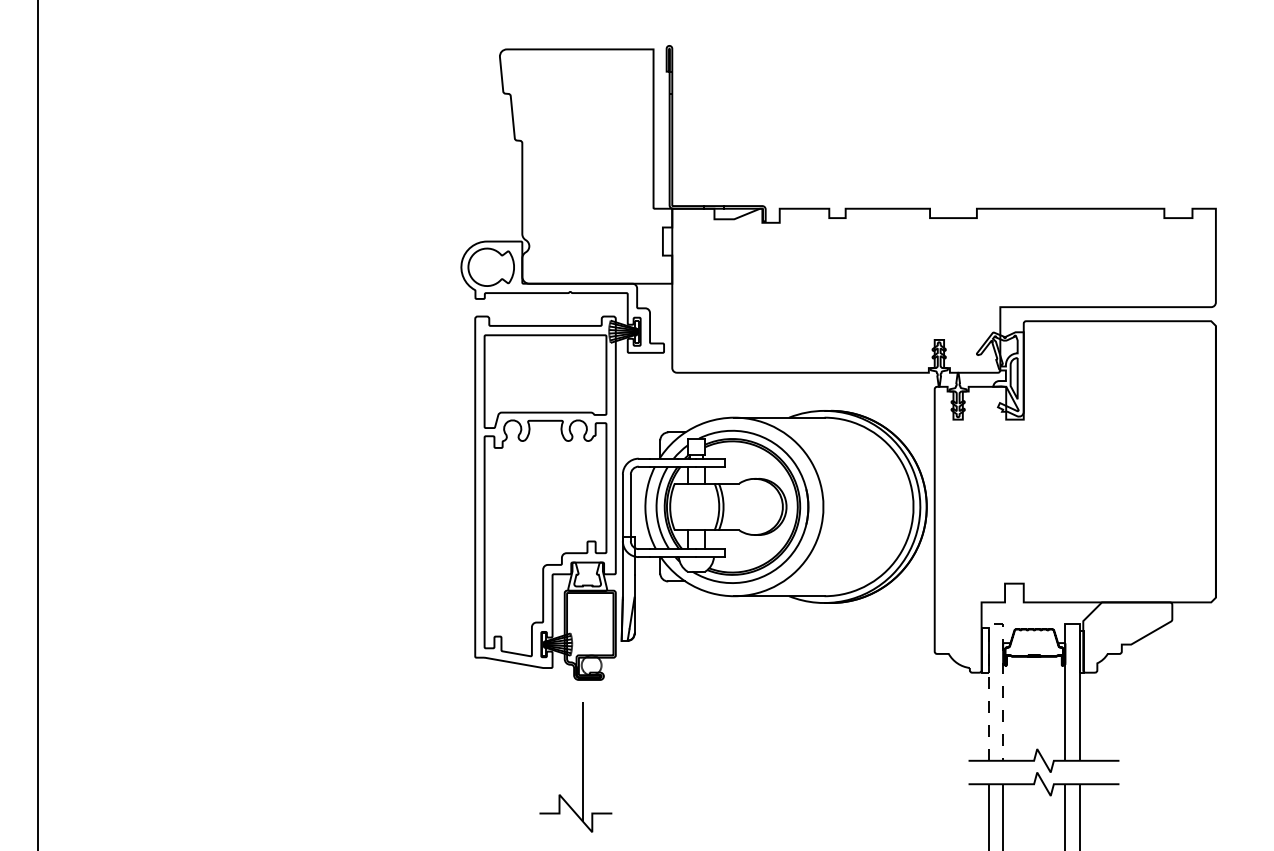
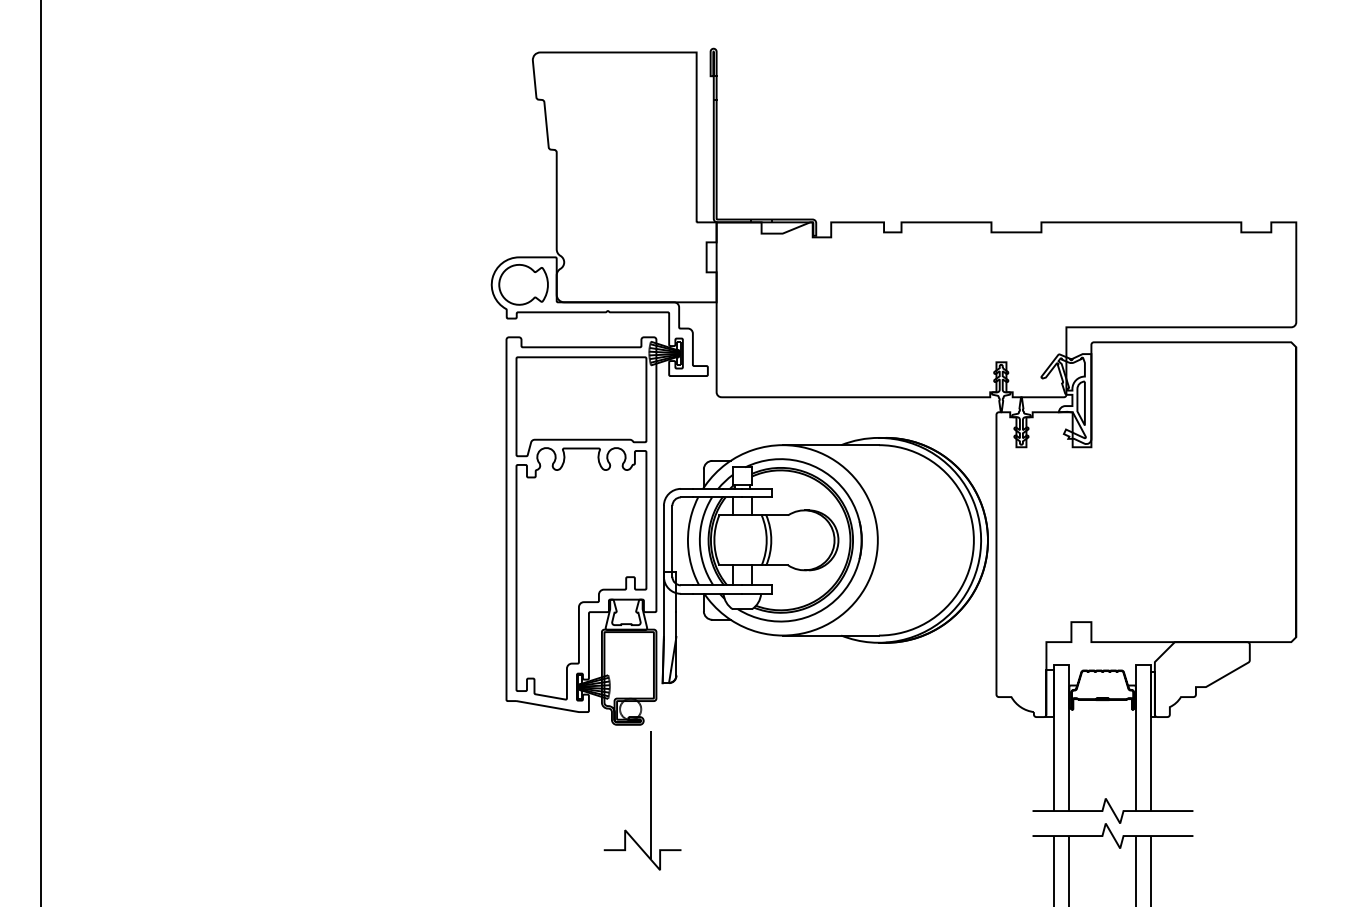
line: (996, 623) -> (1062, 664), dashed -> solid
part: (582, 767) -> (649, 801), moved

